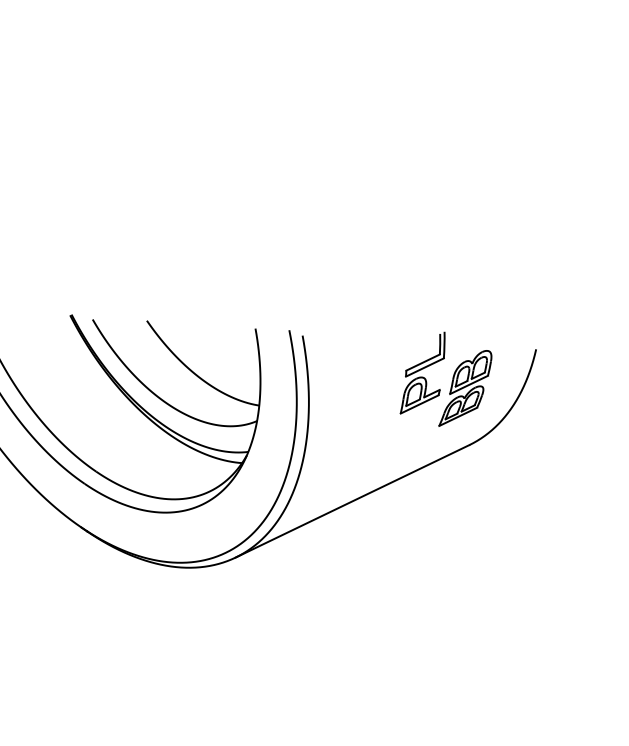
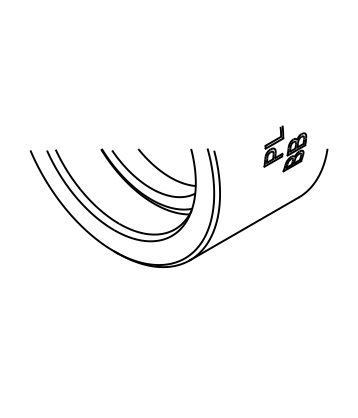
part: (446, 379) -> (285, 148), moved

